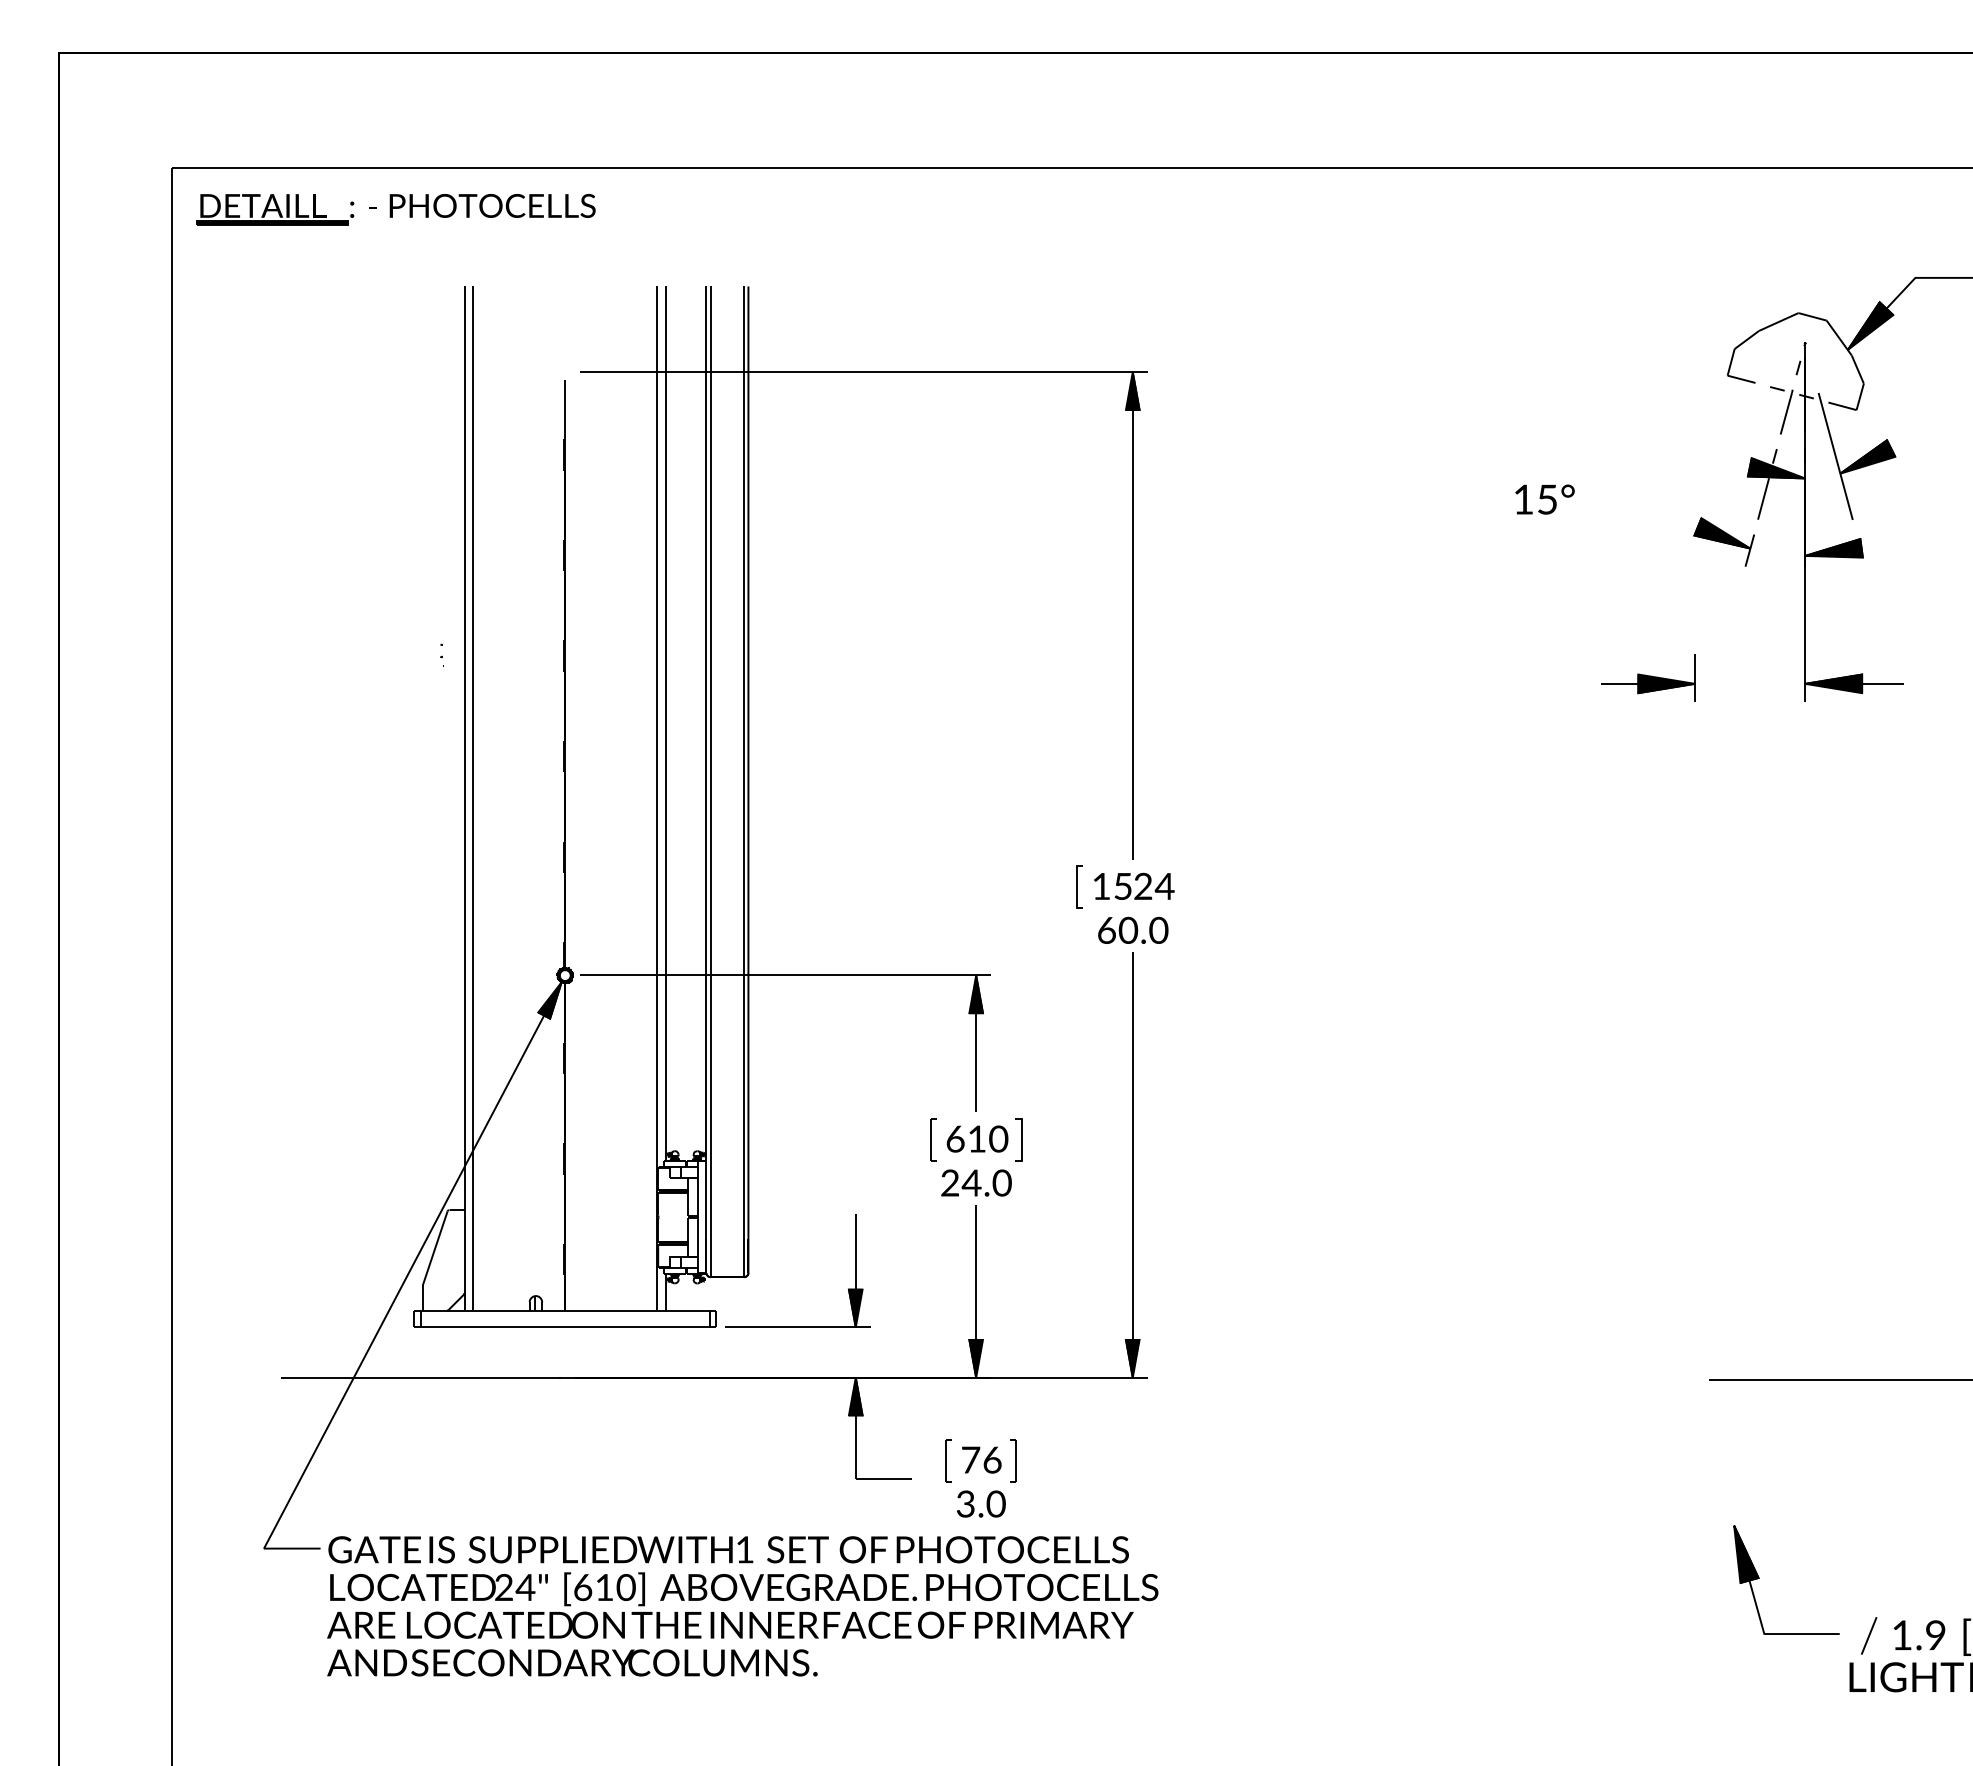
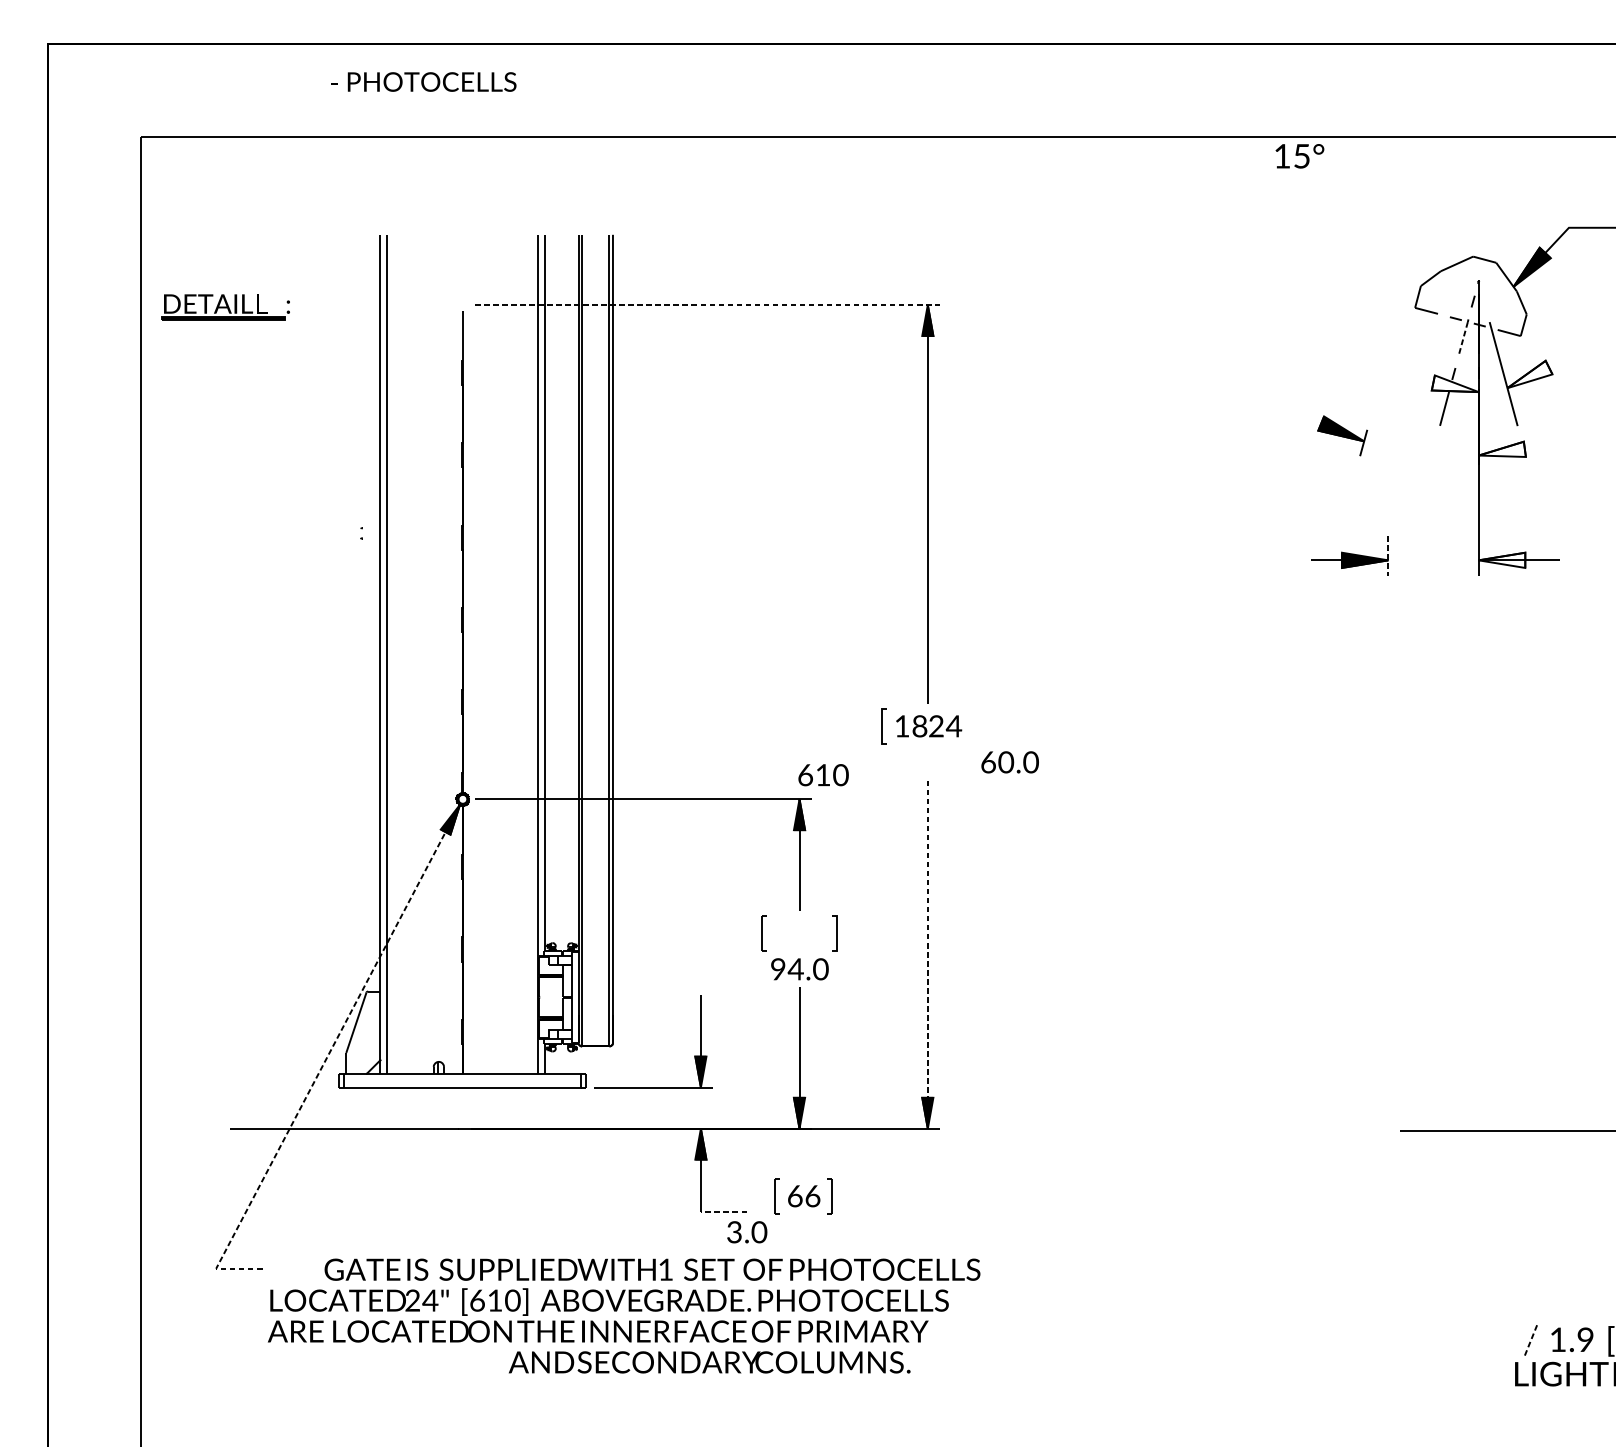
text: (482, 205) -> (423, 81), moved
part: (275, 209) -> (225, 306), moved
line: (864, 372) -> (708, 305), solid -> dashed
line: (1786, 414) -> (1463, 339), solid -> dashed
fill: (1867, 456) -> (1529, 374), removed
fill: (1776, 468) -> (1455, 383), removed
text: (1544, 499) -> (1299, 156), moved
part: (1723, 541) -> (1342, 435), moved
fill: (1833, 548) -> (1501, 449), removed
line: (1694, 678) -> (1387, 555), solid -> dashed
fill: (1833, 683) -> (1501, 560), removed
text: (1123, 885) -> (920, 725), 15 -> 18
text: (1133, 929) -> (1010, 761), moved
text: (977, 1138) -> (823, 774), moved
line: (1132, 1164) -> (927, 954), solid -> dashed
text: (949, 1183) -> (777, 969), 24.0 -> 94.0
line: (399, 1291) -> (327, 1058), solid -> dashed
text: (971, 1459) -> (795, 1195), 76 -> 66
line: (883, 1479) -> (723, 1212), solid -> dashed
text: (981, 1503) -> (747, 1231), moved
text: (728, 1549) -> (652, 1269), moved
part: (1759, 1578) -> (1441, 1293), removed
line: (1869, 1635) -> (1531, 1339), solid -> dashed
text: (572, 1662) -> (709, 1362), moved

